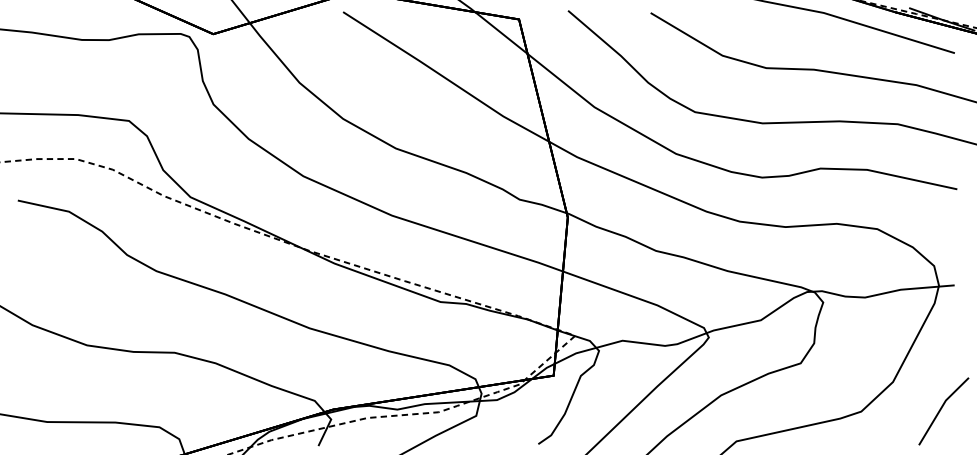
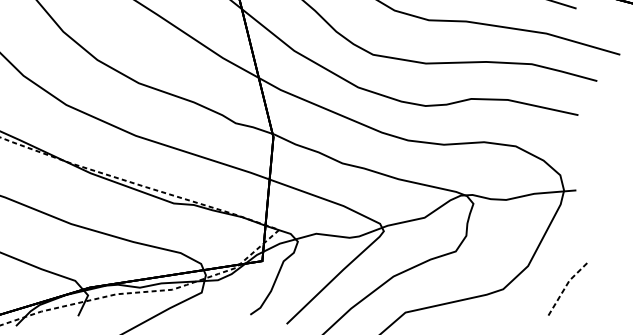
line: (941, 408) -> (566, 286), solid -> dashed

